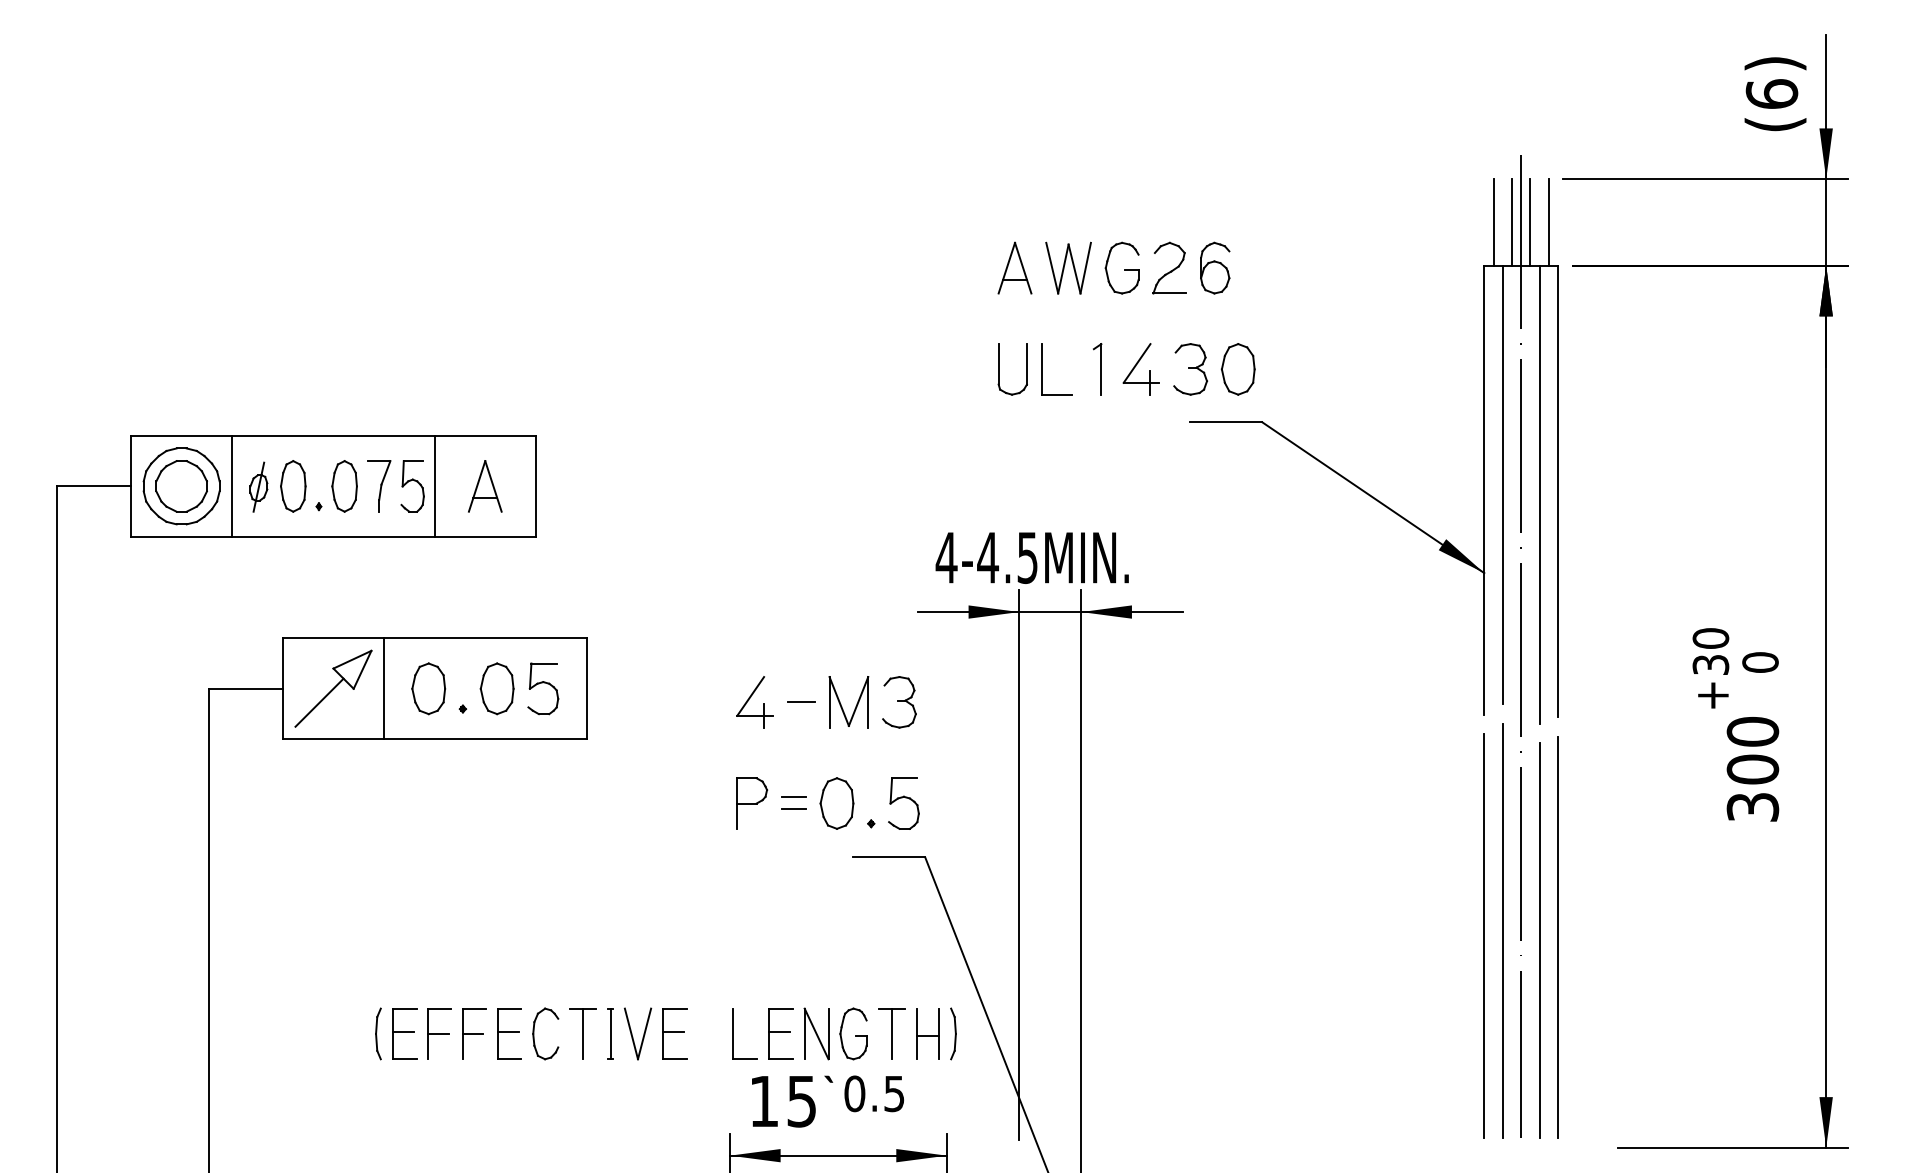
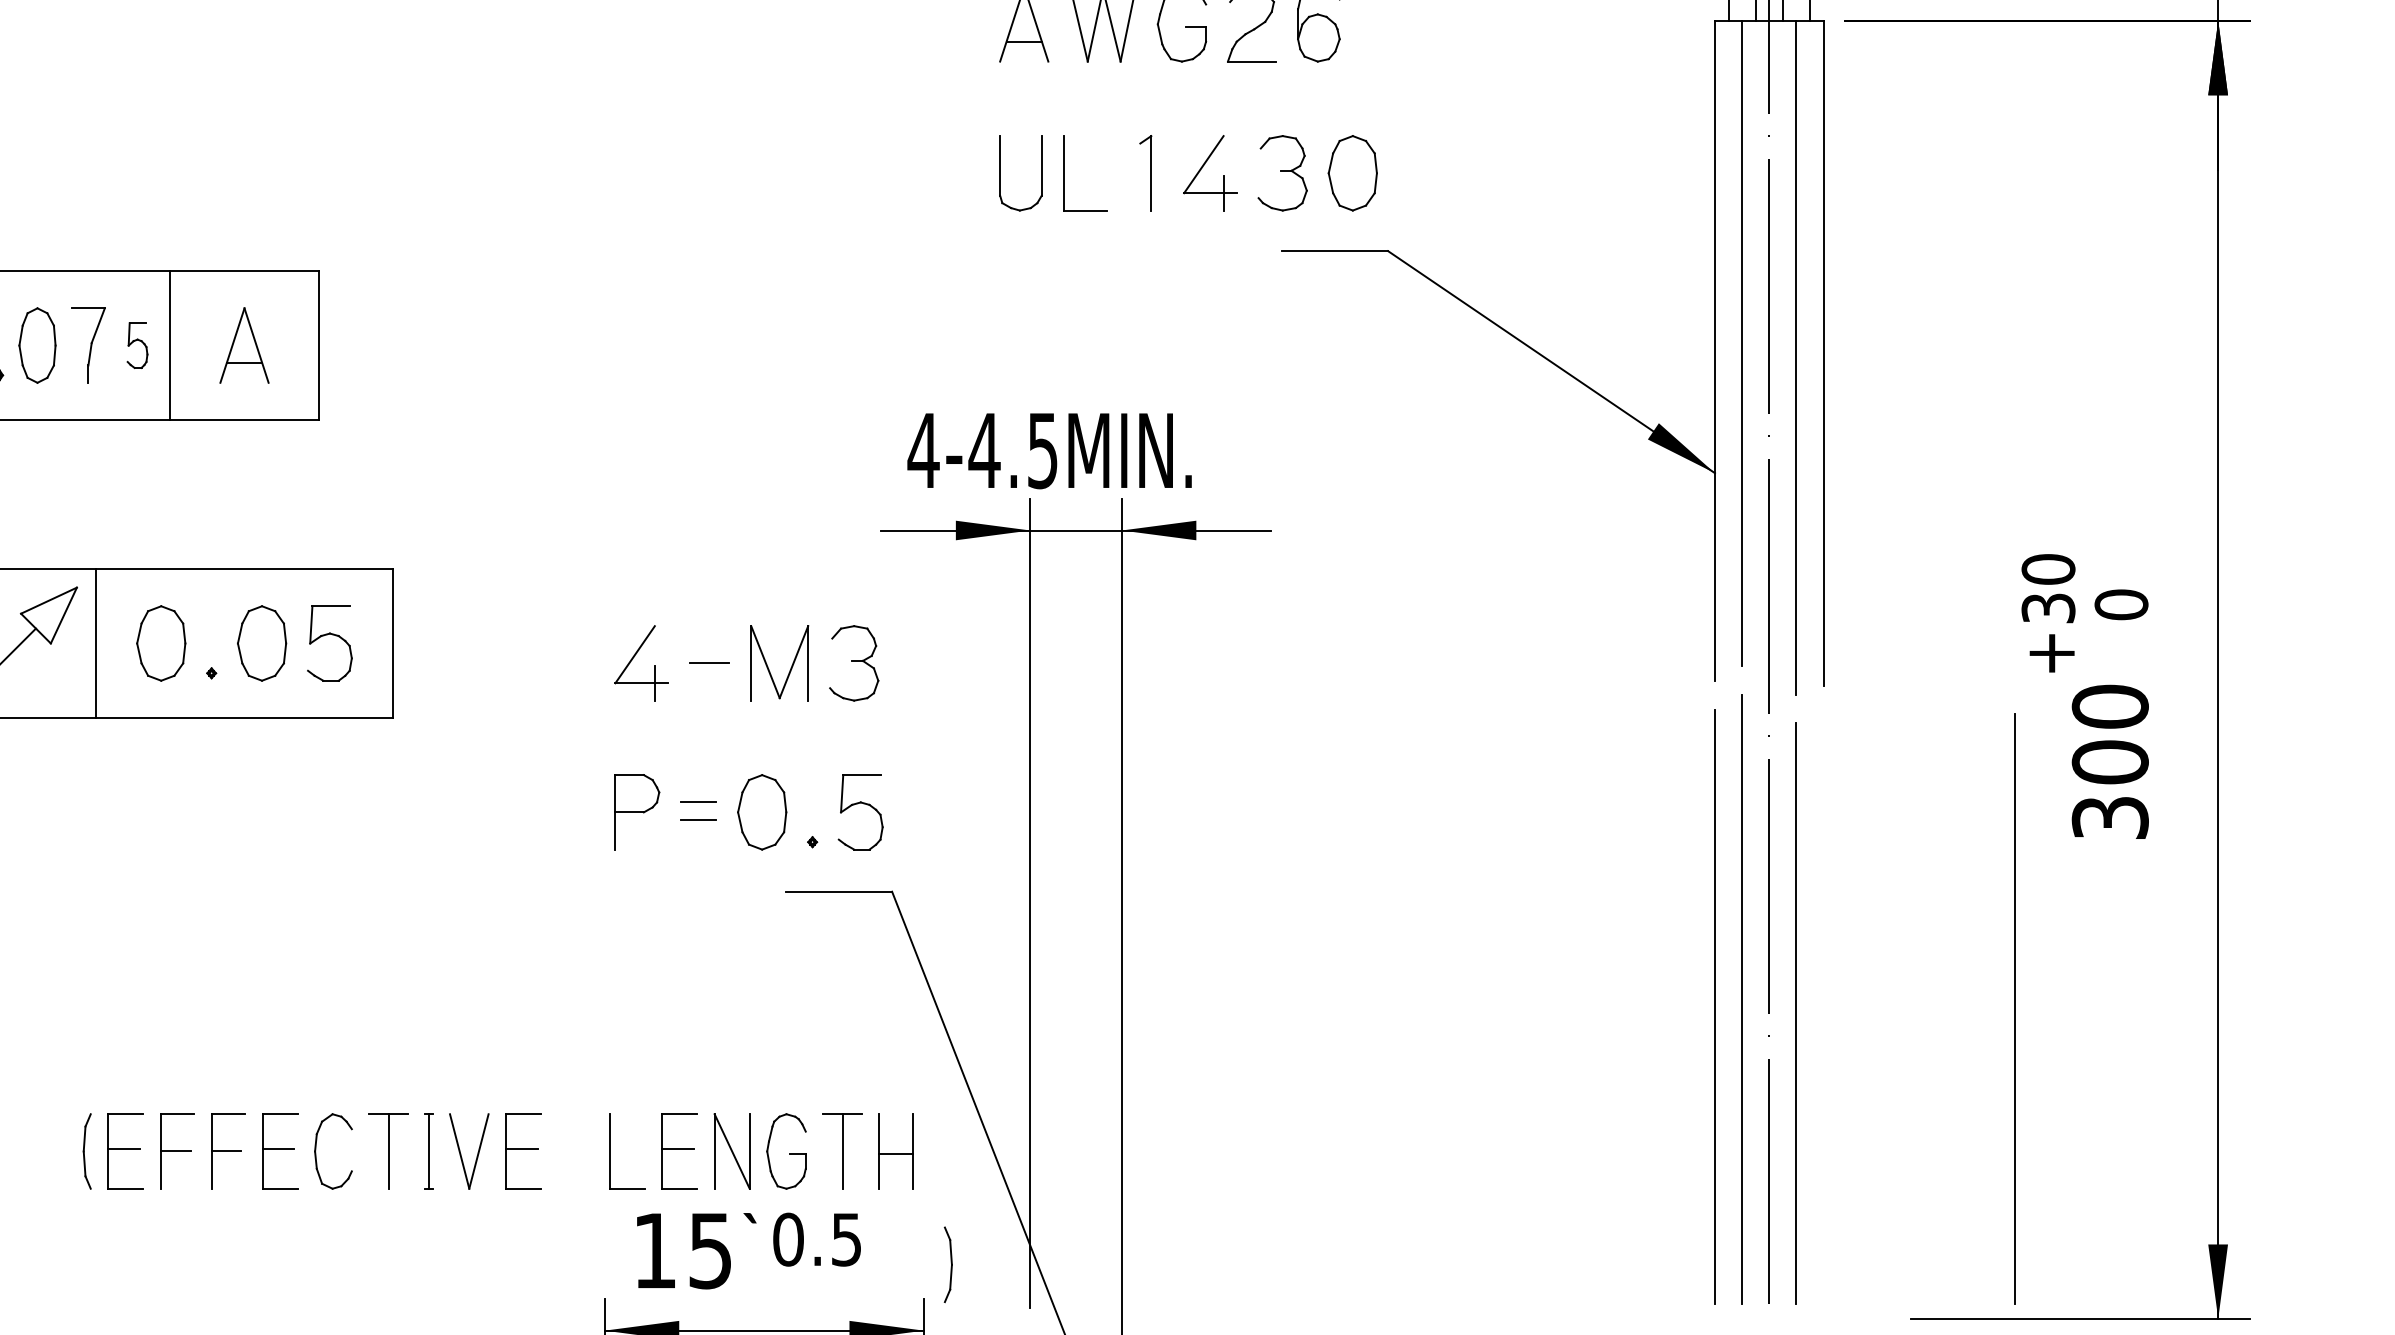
part: (412, 486) -> (137, 345), size x0.6
line: (1557, 937) -> (2014, 1009), moved
part: (953, 1033) -> (948, 1264), moved

